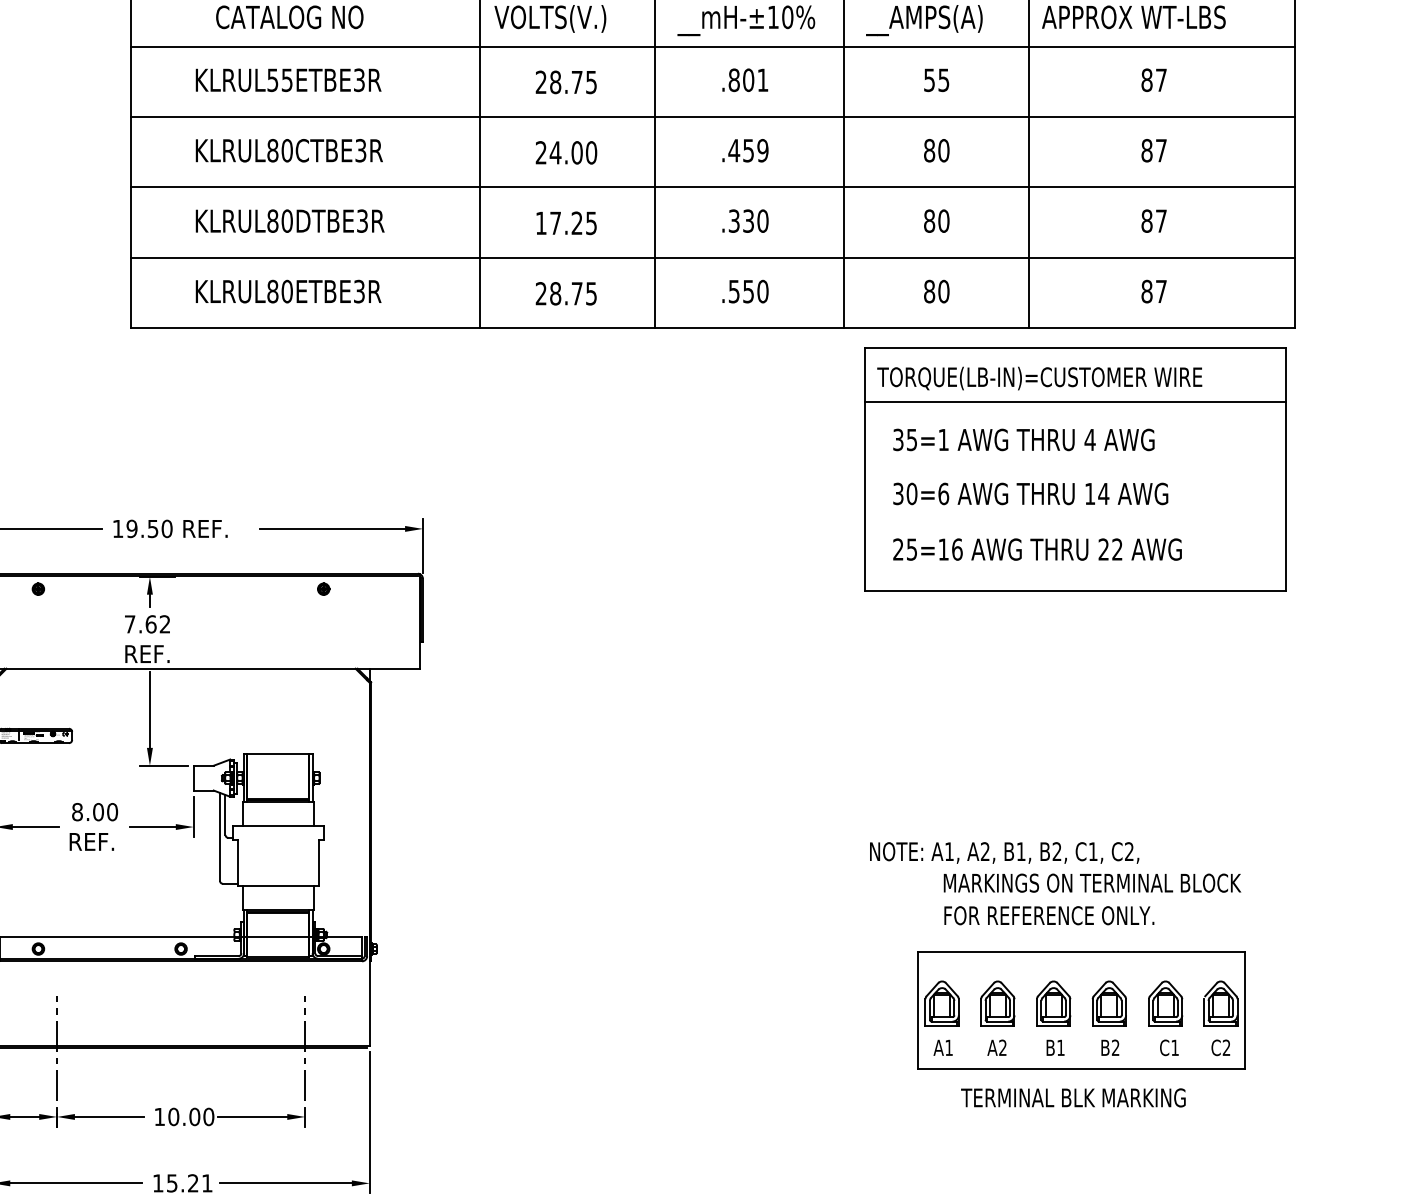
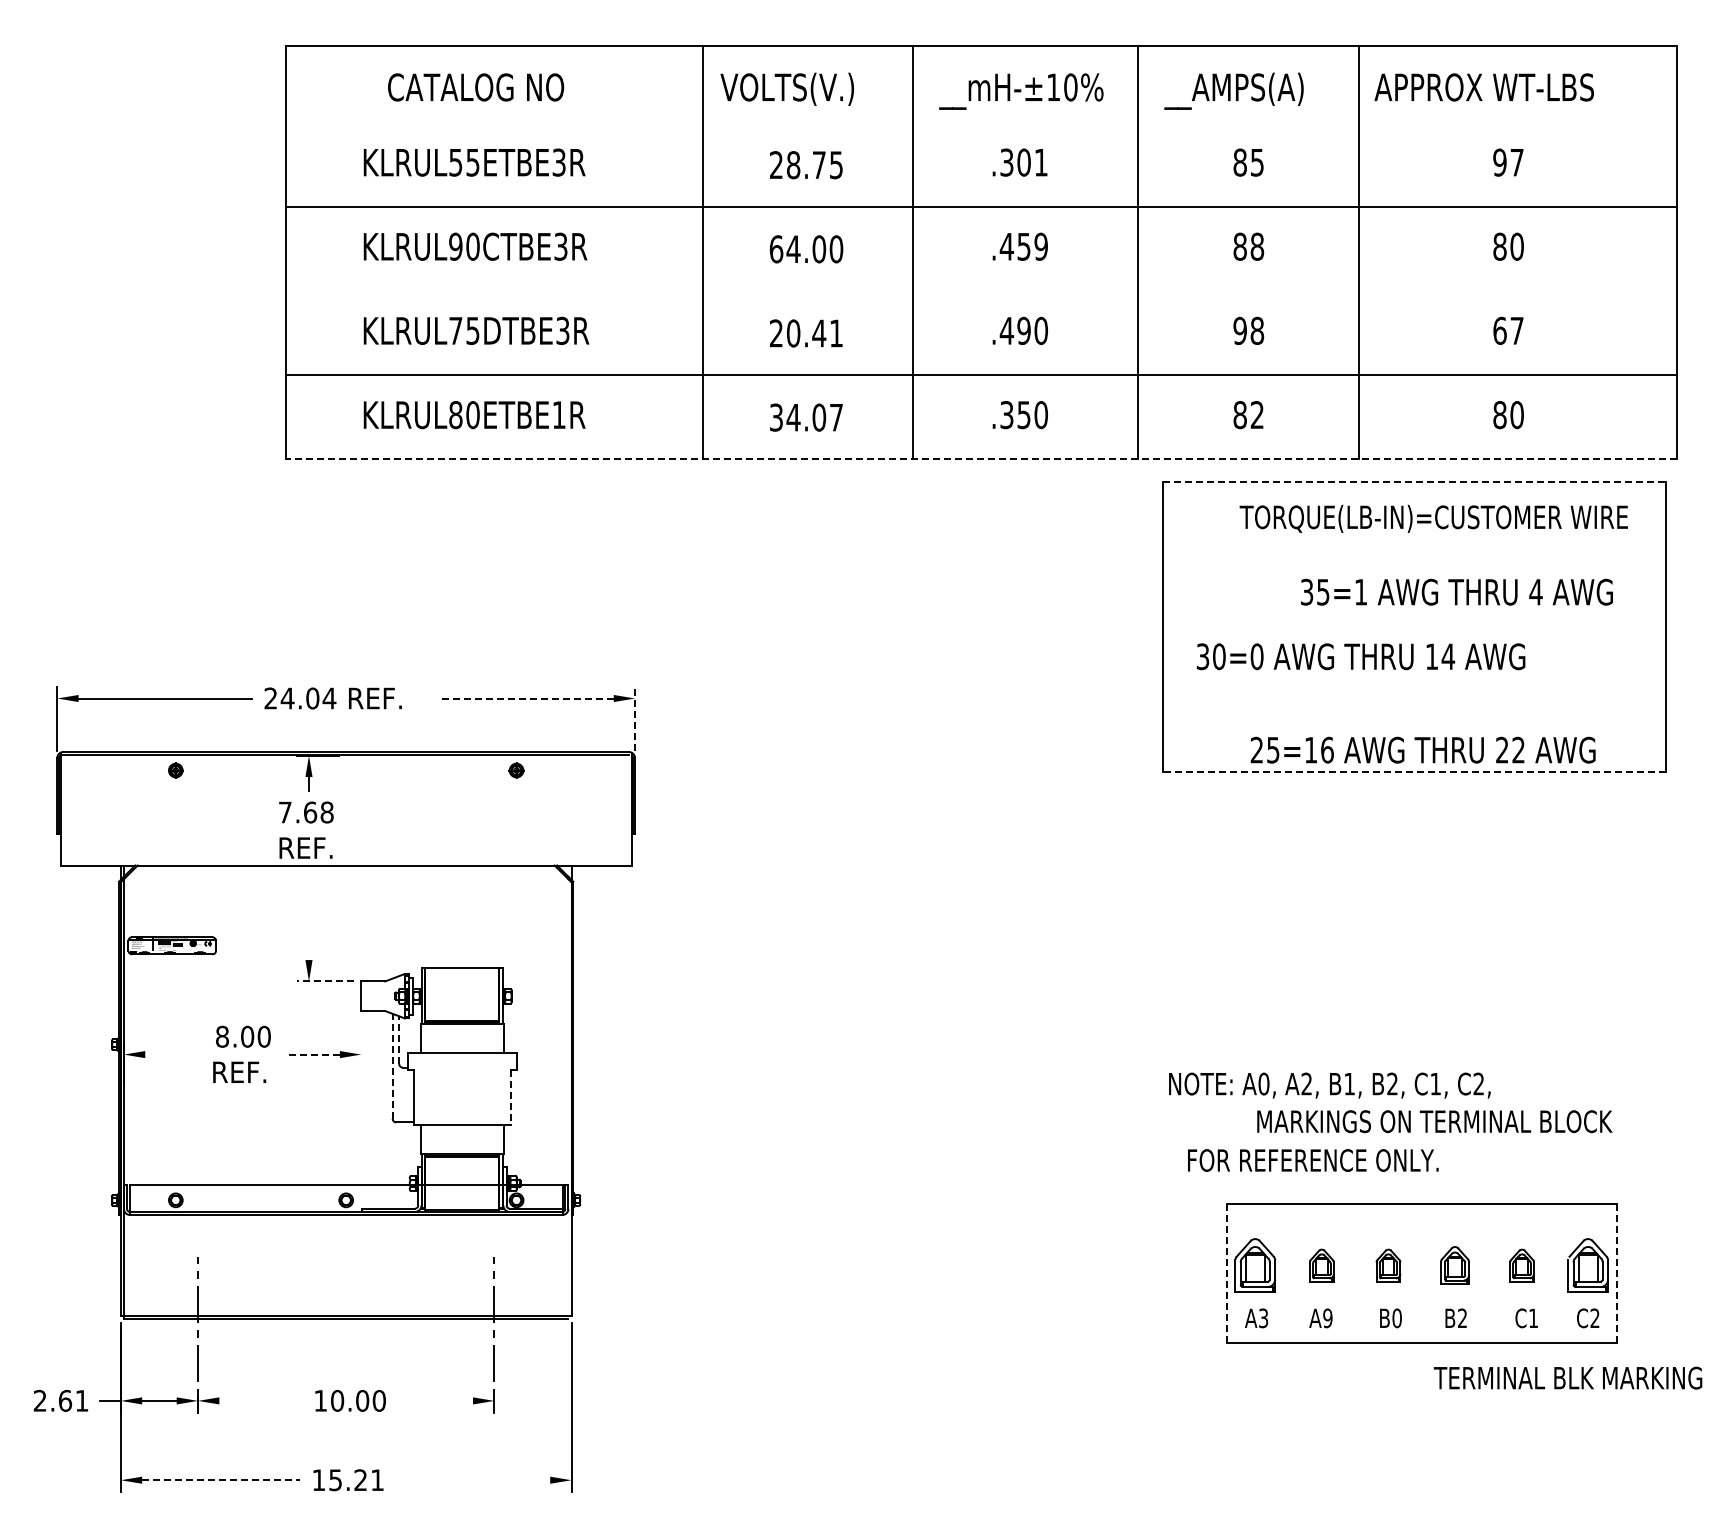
line: (712, 46) -> (981, 122), removed
text: (733, 80) -> (1006, 162), .801 -> .301
text: (928, 80) -> (1239, 162), 55 -> 85
text: (1146, 80) -> (1499, 162), 87 -> 97
text: (272, 150) -> (455, 246), KLRUL80CTBE3R -> KLRUL90CTBE3R
text: (944, 150) -> (1257, 246), 80 -> 88
text: (1160, 150) -> (1516, 246), 87 -> 80
text: (541, 153) -> (776, 249), 24.00 -> 64.00
line: (712, 187) -> (981, 290), removed
text: (280, 220) -> (464, 330), KLRUL80DTBE3R -> KLRUL75DTBE3R
text: (740, 220) -> (1014, 330), .330 -> .490
text: (936, 220) -> (1248, 330), 80 -> 98
text: (1146, 220) -> (1499, 330), 87 -> 67
text: (566, 223) -> (806, 333), 17.25 -> 20.41
text: (358, 291) -> (558, 415), KLRUL80ETBE3R -> KLRUL80ETBE1R
text: (734, 291) -> (1007, 414), .550 -> .350
text: (944, 291) -> (1257, 415), 80 -> 82
text: (1160, 291) -> (1516, 415), 87 -> 80
text: (566, 293) -> (806, 417), 28.75 -> 34.07
line: (712, 328) -> (981, 459), solid -> dashed
line: (1075, 348) -> (1414, 482), solid -> dashed
text: (1039, 378) -> (1433, 518), moved
line: (1075, 401) -> (1414, 546), removed
text: (1023, 439) -> (1456, 591), moved
text: (943, 493) -> (1256, 656), 30=6 -> 30=0
text: (142, 528) -> (300, 698), 19.50 -> 24.04
line: (332, 528) -> (527, 698), solid -> dashed
line: (423, 545) -> (635, 718), solid -> dashed
text: (1036, 549) -> (1422, 749), moved
line: (1075, 590) -> (1414, 772), solid -> dashed
text: (164, 624) -> (326, 812), 7.62 -> 7.68
line: (150, 709) -> (309, 914), removed
line: (163, 765) -> (325, 981), solid -> dashed
line: (225, 815) -> (399, 1040), solid -> dashed
line: (193, 816) -> (361, 1042), removed
line: (35, 826) -> (172, 1054), removed
line: (152, 826) -> (312, 1054), solid -> dashed
line: (219, 836) -> (392, 1066), solid -> dashed
text: (949, 851) -> (1263, 1083), A1, -> A0,
line: (319, 862) -> (511, 1097), solid -> dashed
text: (1049, 915) -> (1313, 1160), moved
part: (997, 1003) -> (1321, 1265), size x0.6
part: (1053, 1003) -> (1388, 1265), size x0.6
part: (1108, 1003) -> (1454, 1265), size x0.7
part: (1165, 1003) -> (1521, 1265), size x0.6
line: (918, 1010) -> (1226, 1273), solid -> dashed
line: (1244, 1010) -> (1616, 1273), solid -> dashed
text: (949, 1047) -> (1263, 1318), A1 -> A3
text: (1002, 1047) -> (1327, 1318), A2 -> A9
text: (1060, 1047) -> (1396, 1318), B1 -> B0
text: (1072, 1097) -> (1567, 1377), moved
line: (109, 1116) -> (260, 1400), removed
line: (252, 1116) -> (431, 1400), removed
line: (76, 1183) -> (221, 1480), solid -> dashed
line: (285, 1183) -> (471, 1480), removed

